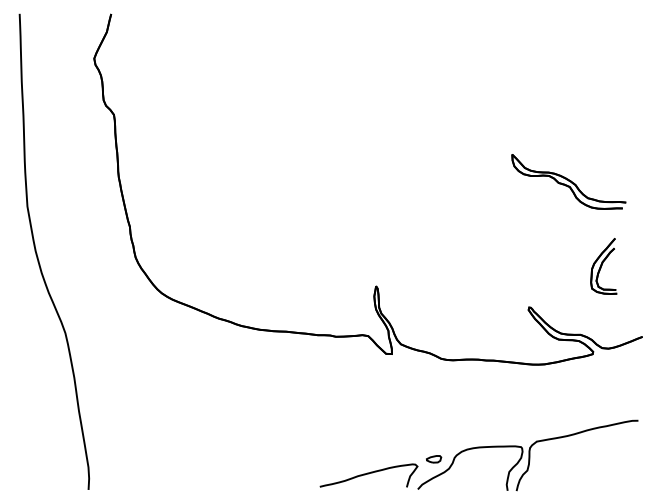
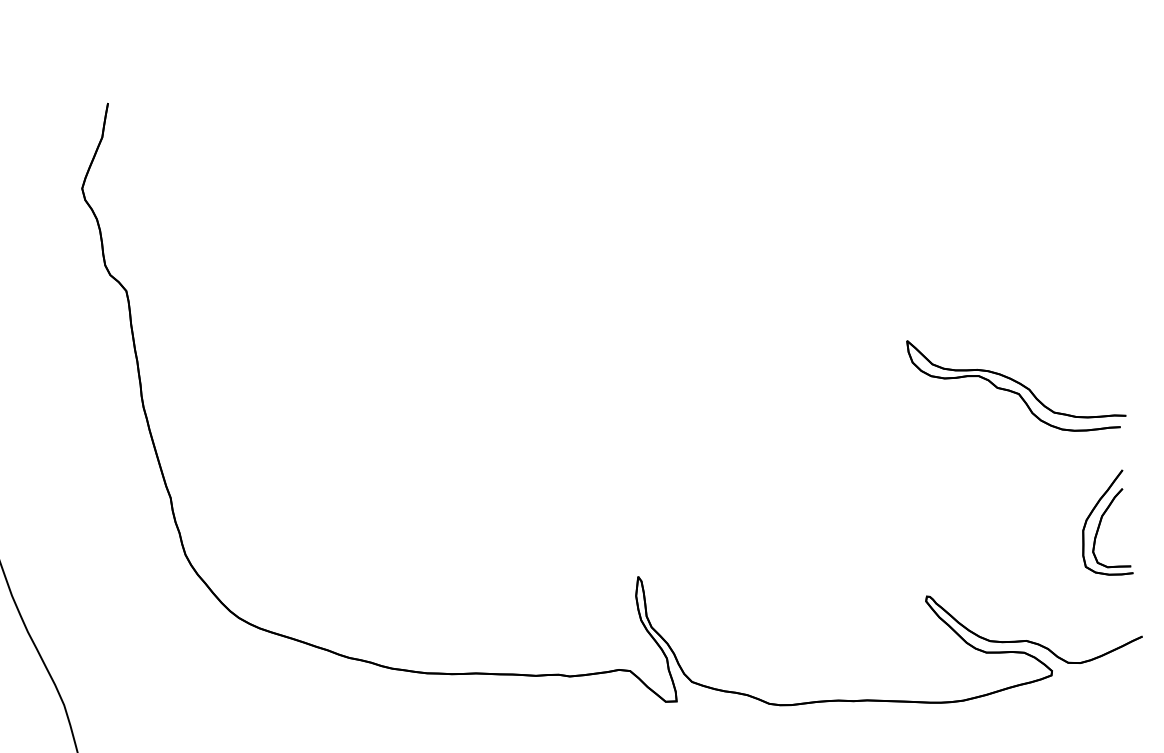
part: (568, 181) -> (1015, 383), moved
part: (603, 266) -> (1104, 524), moved

